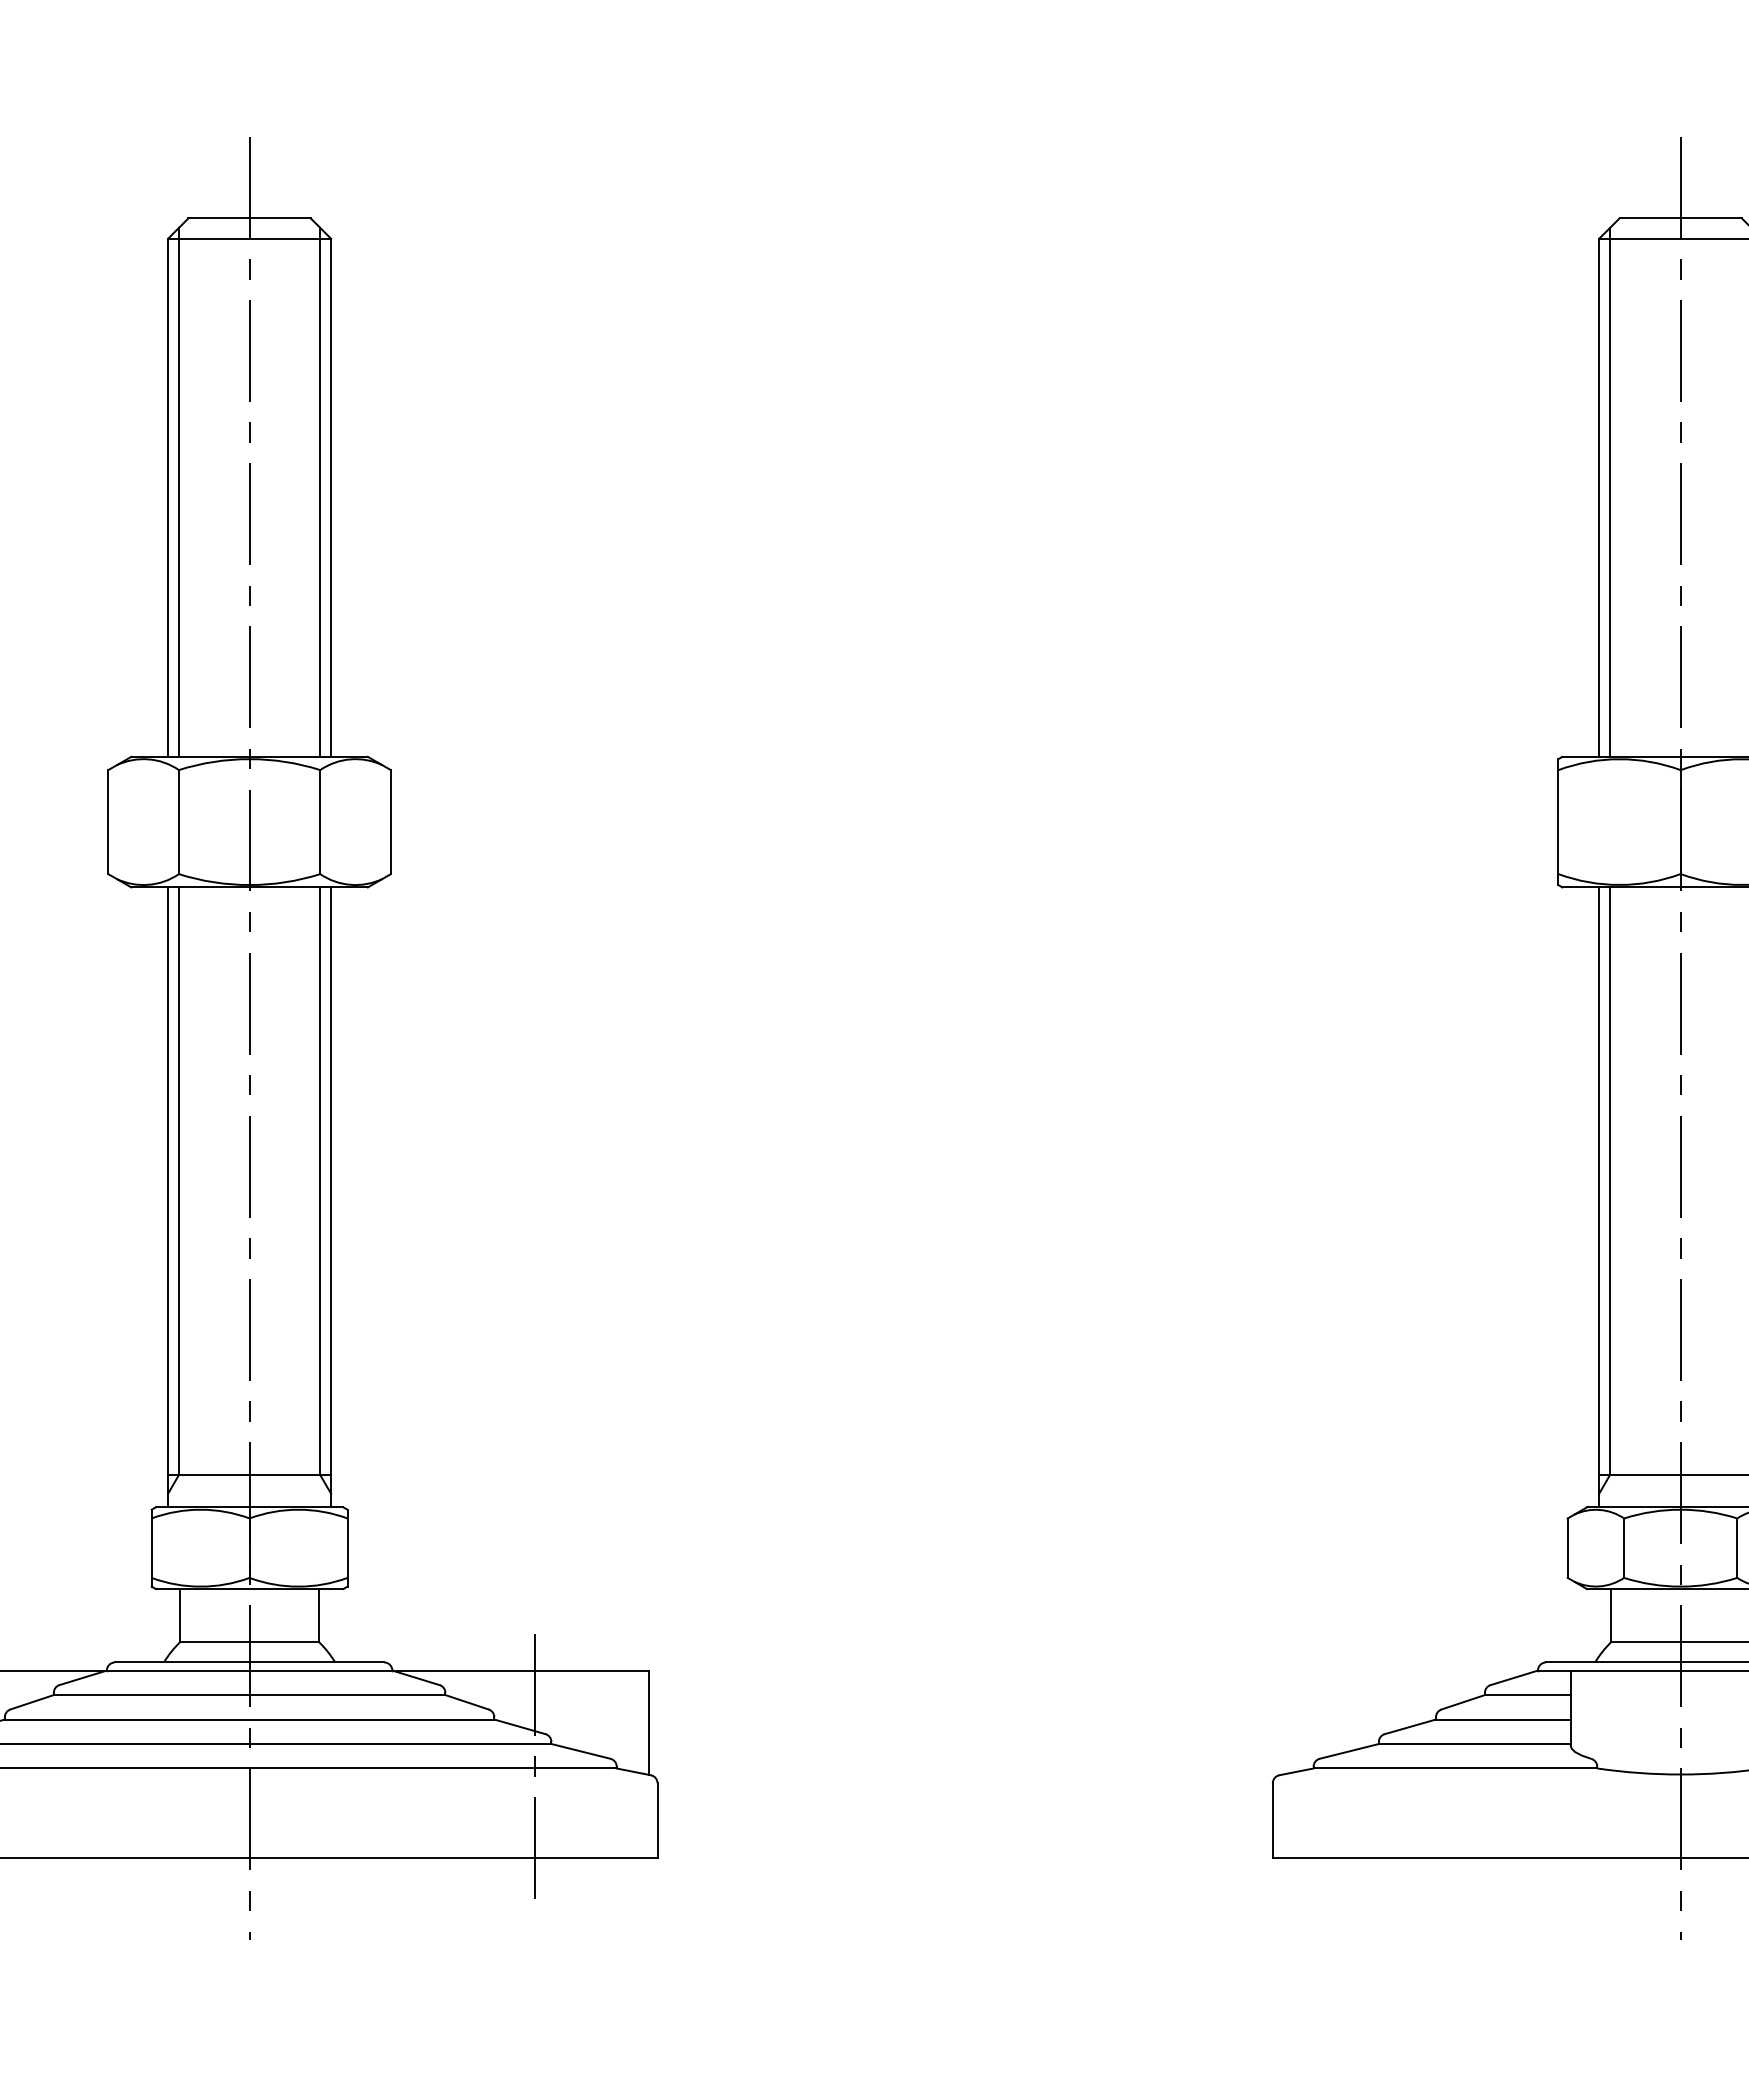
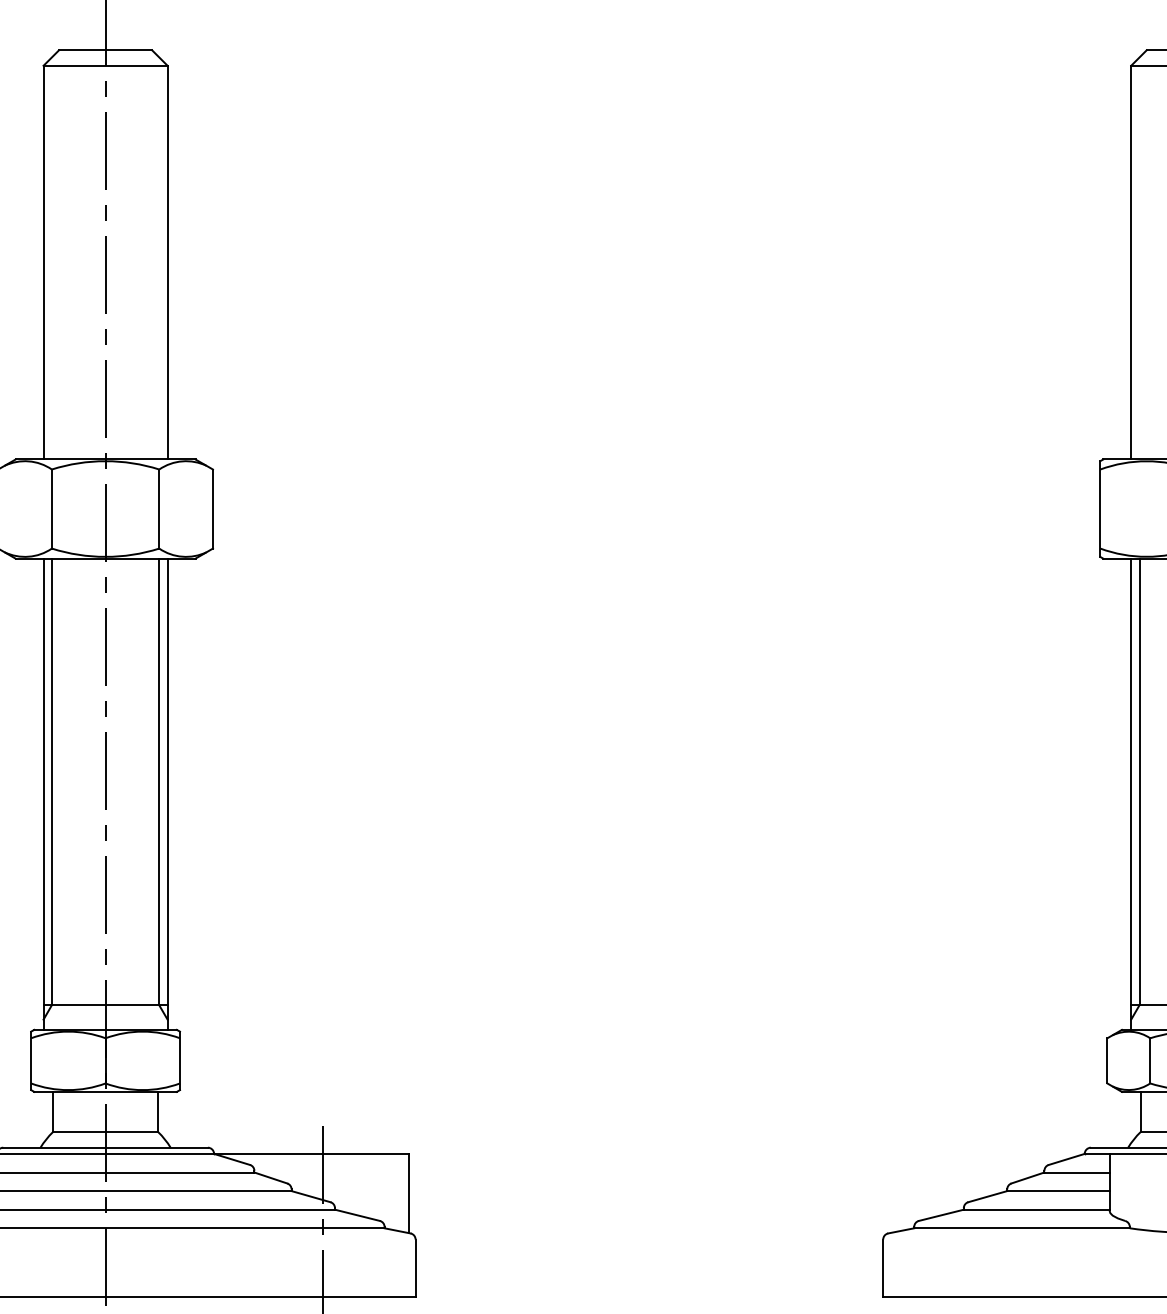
line: (179, 491) -> (52, 257), removed
line: (320, 491) -> (159, 257), removed
line: (1610, 491) -> (1139, 257), removed

